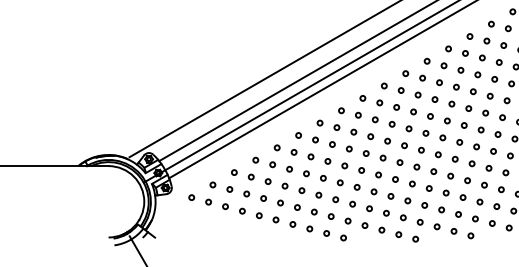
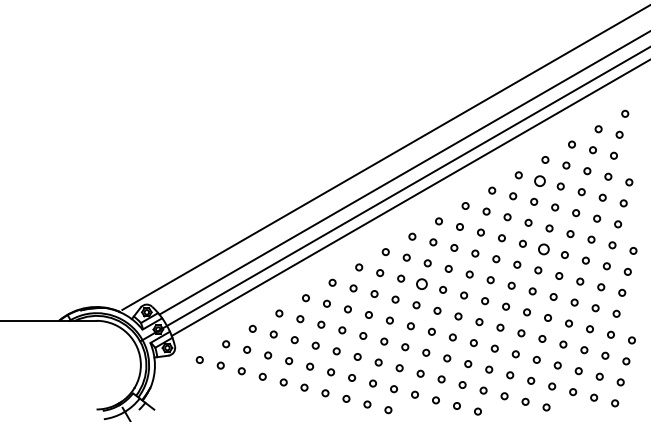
circle: (465, 53) -> (539, 180), size x1.6
circle: (468, 108) -> (543, 249), size x1.6
circle: (371, 136) -> (422, 284), size x1.6

